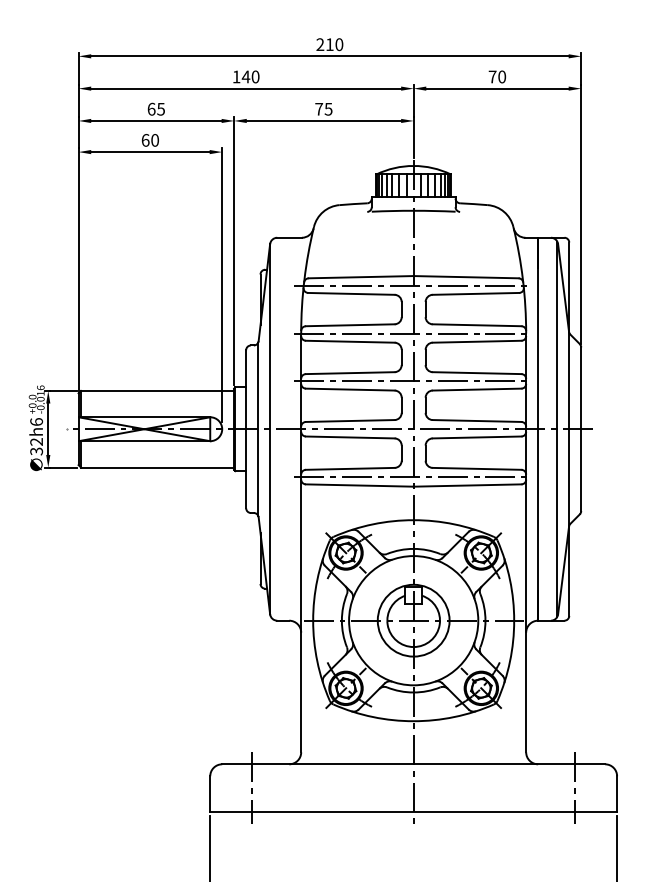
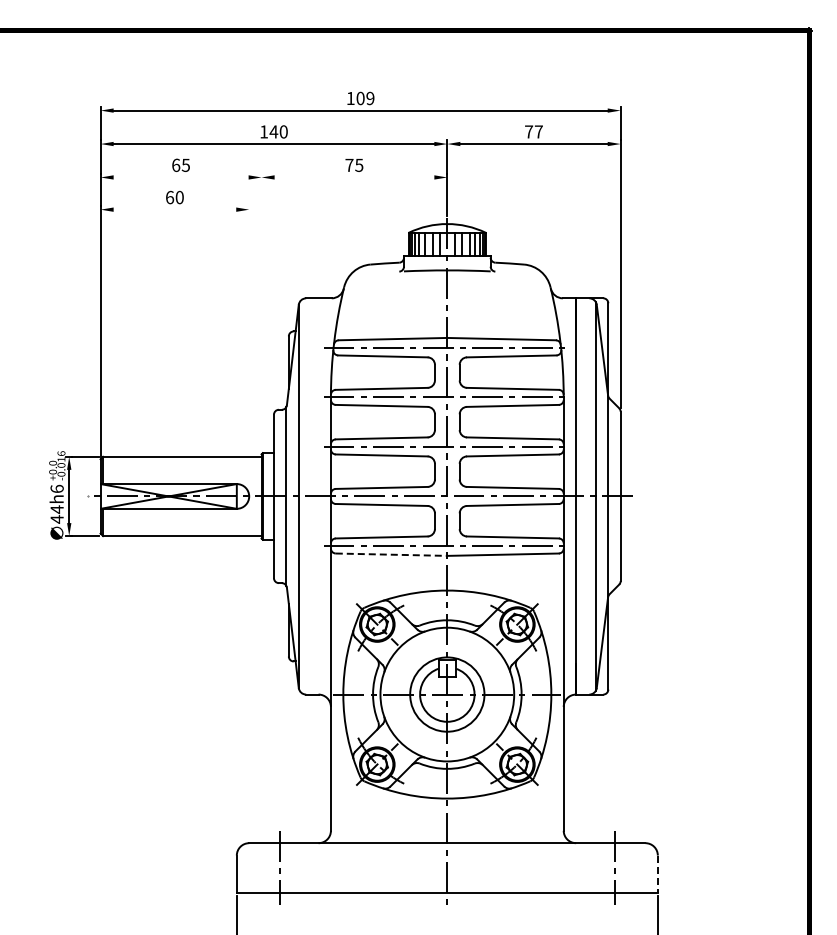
text: (329, 44) -> (360, 98), 210 -> 109
text: (501, 76) -> (538, 131), 70 -> 77
line: (155, 120) -> (180, 177), removed
line: (323, 120) -> (354, 177), removed
line: (150, 151) -> (174, 209), removed
line: (234, 250) -> (261, 311), removed
line: (222, 284) -> (249, 346), removed
text: (35, 446) -> (56, 514), 32h6 -> 44h6
line: (359, 485) -> (391, 554), solid -> dashed
line: (616, 794) -> (657, 874), solid -> dashed

